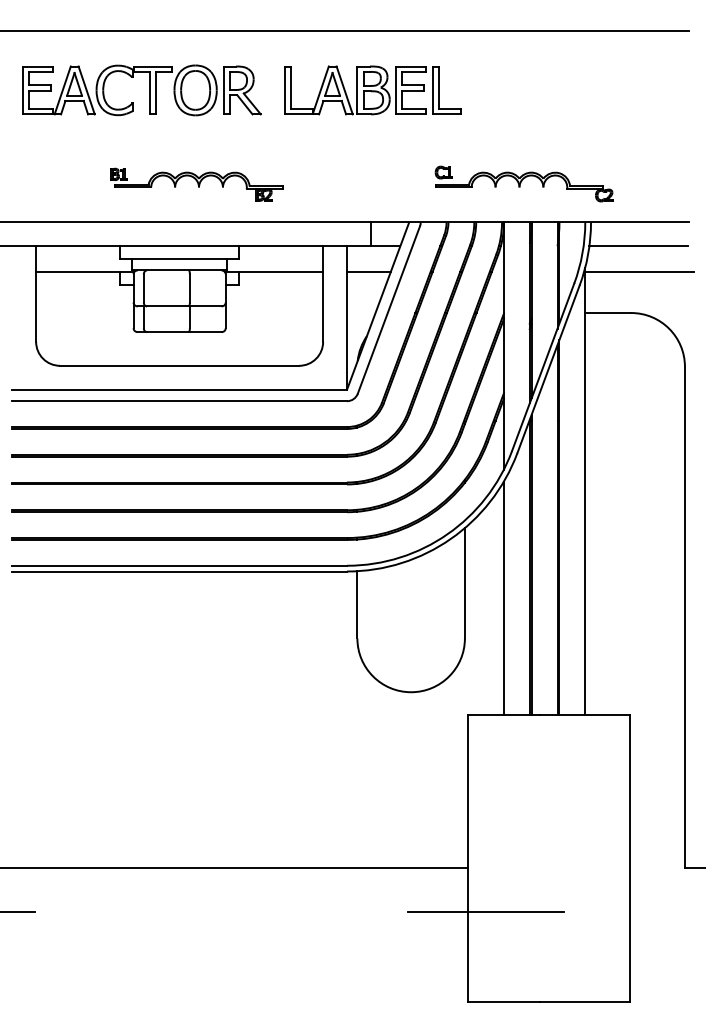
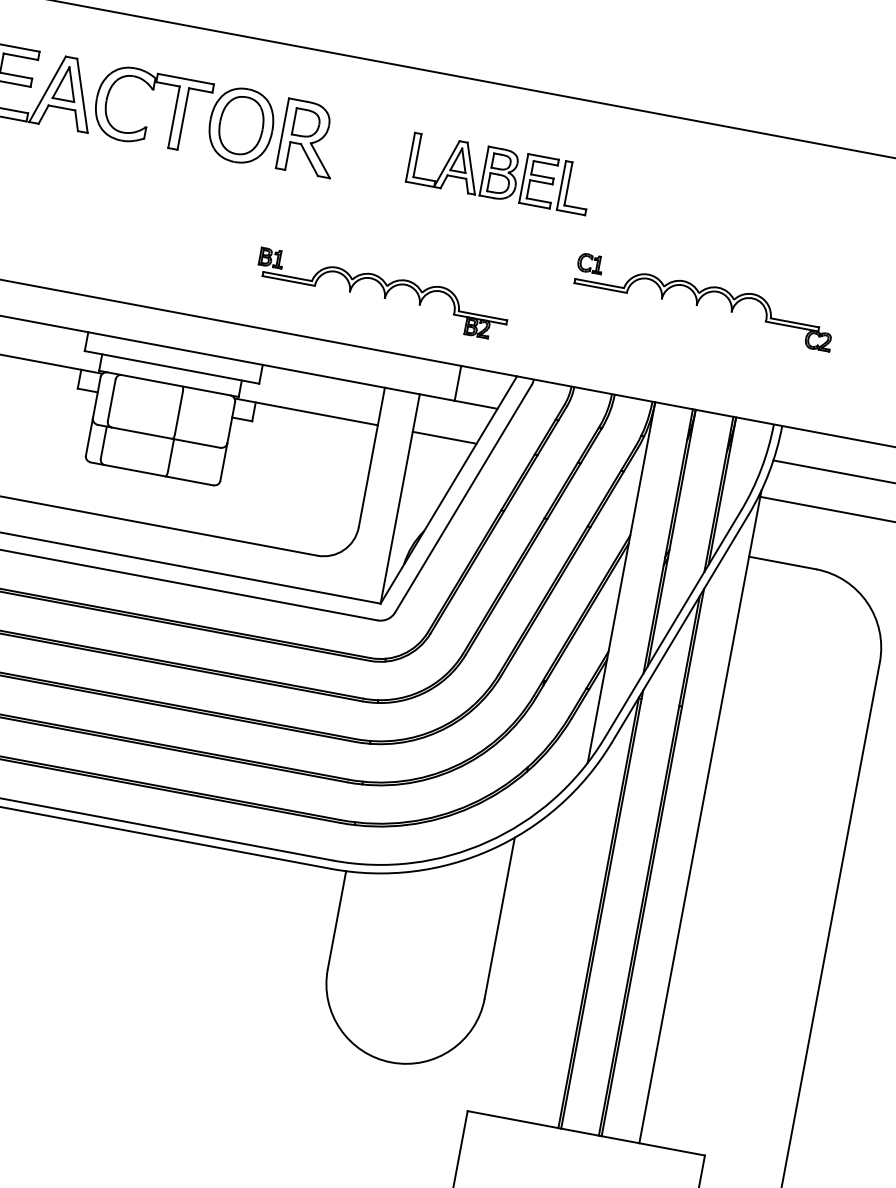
part: (372, 90) -> (499, 174), size x0.7
part: (523, 183) -> (703, 301), moved
part: (196, 184) -> (381, 293), moved
line: (503, 598) -> (551, 950), removed

